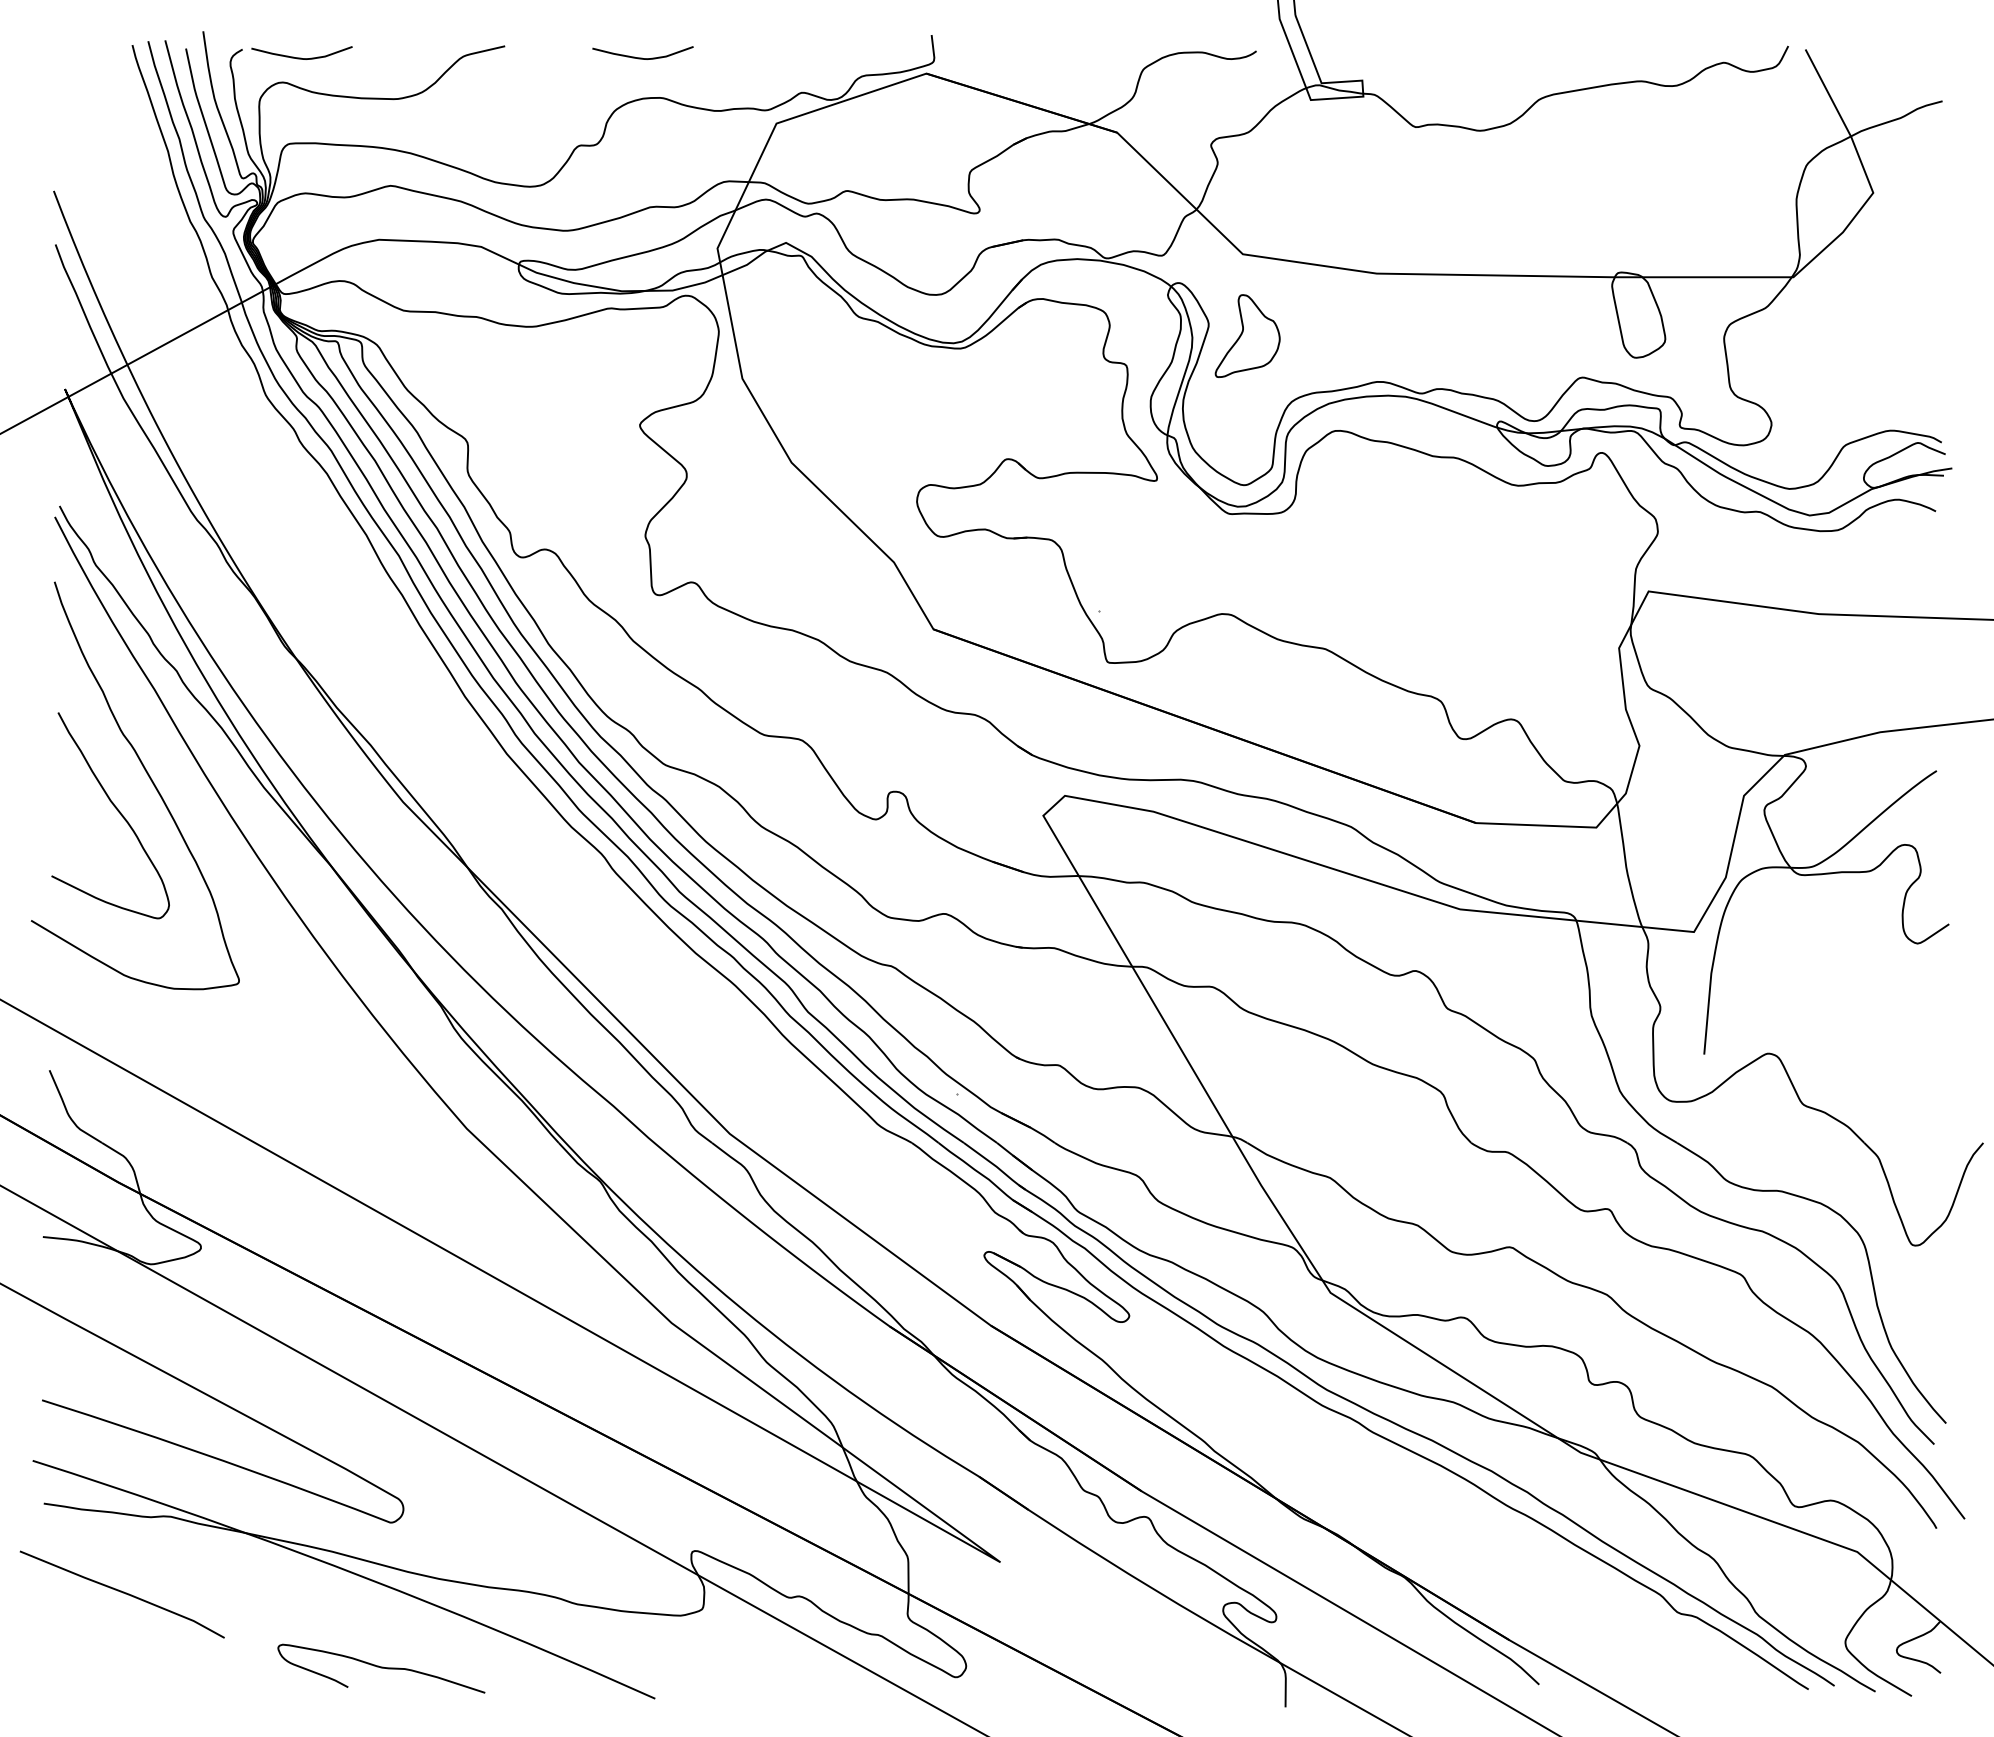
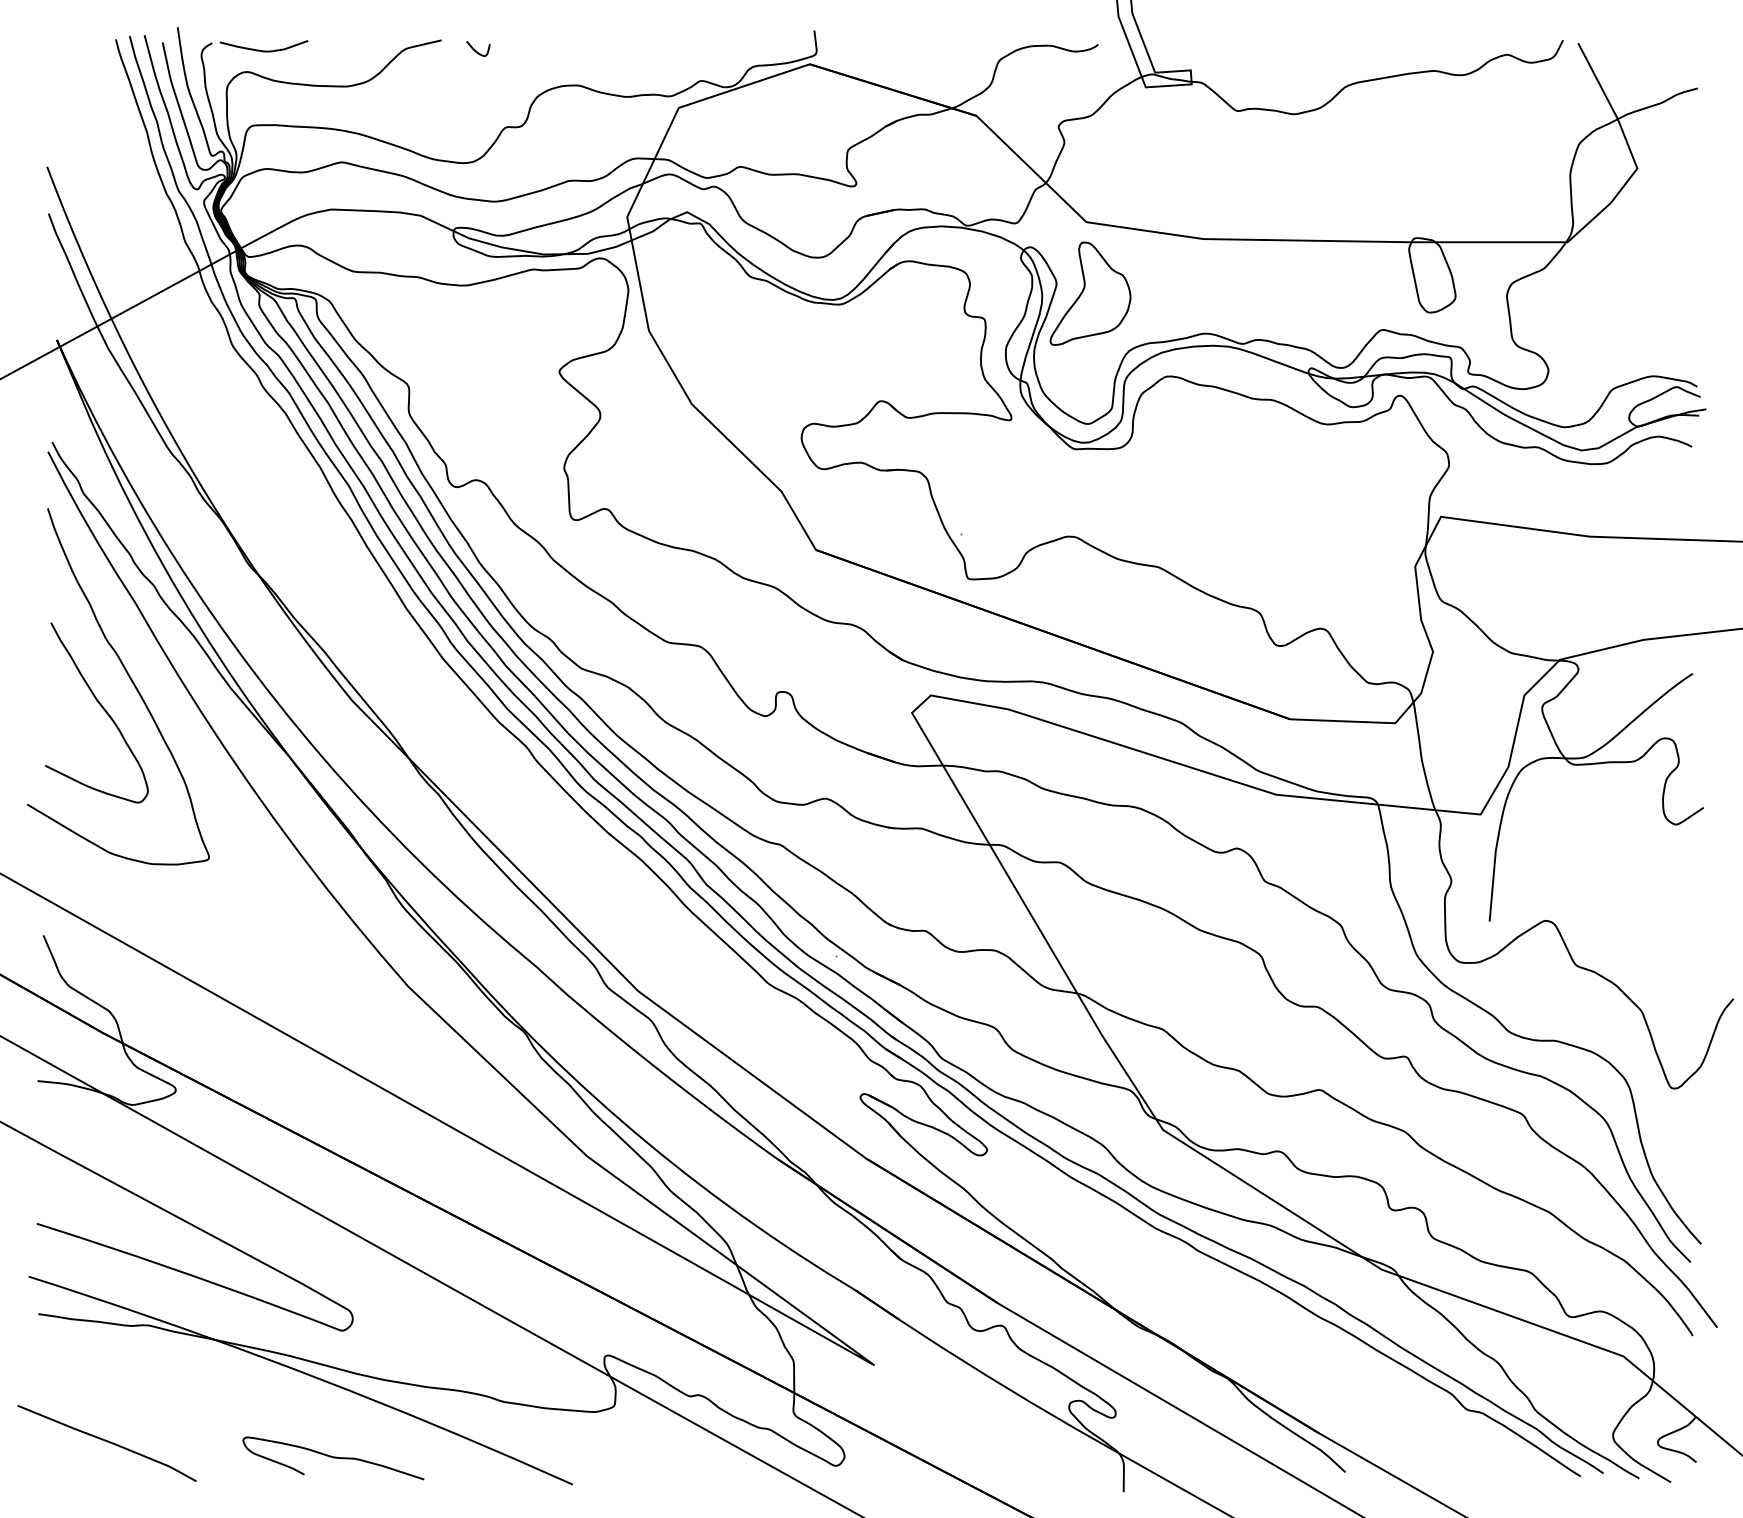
curve: (642, 57) -> (561, 50), removed
curve: (545, 58) -> (476, 51), added
part: (1247, 335) -> (1090, 293), size x1.43
line: (122, 1593) -> (107, 1442), moved

